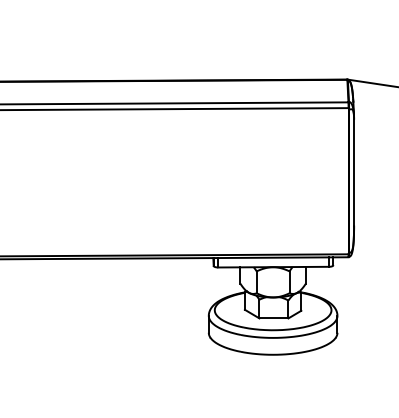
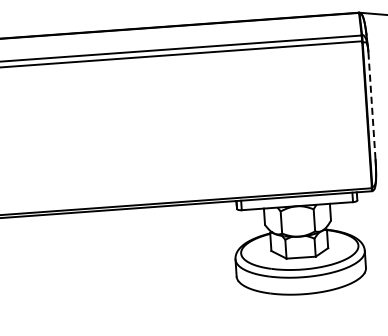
line: (354, 172) -> (372, 105), solid -> dashed

